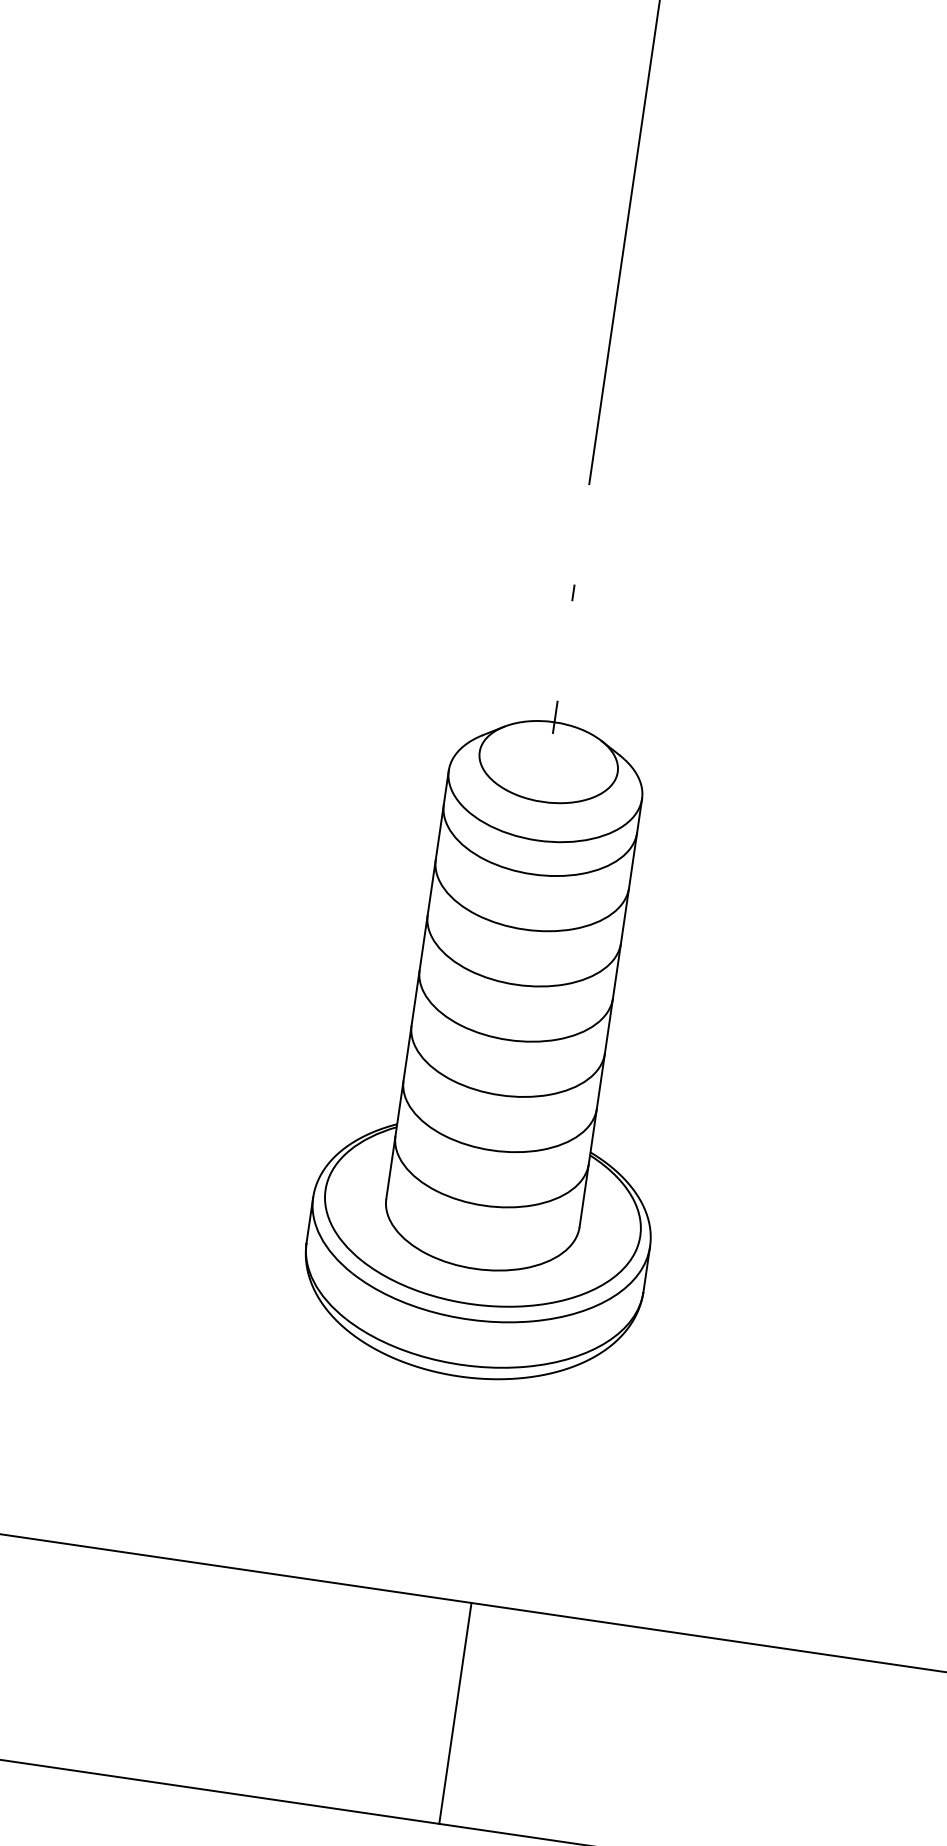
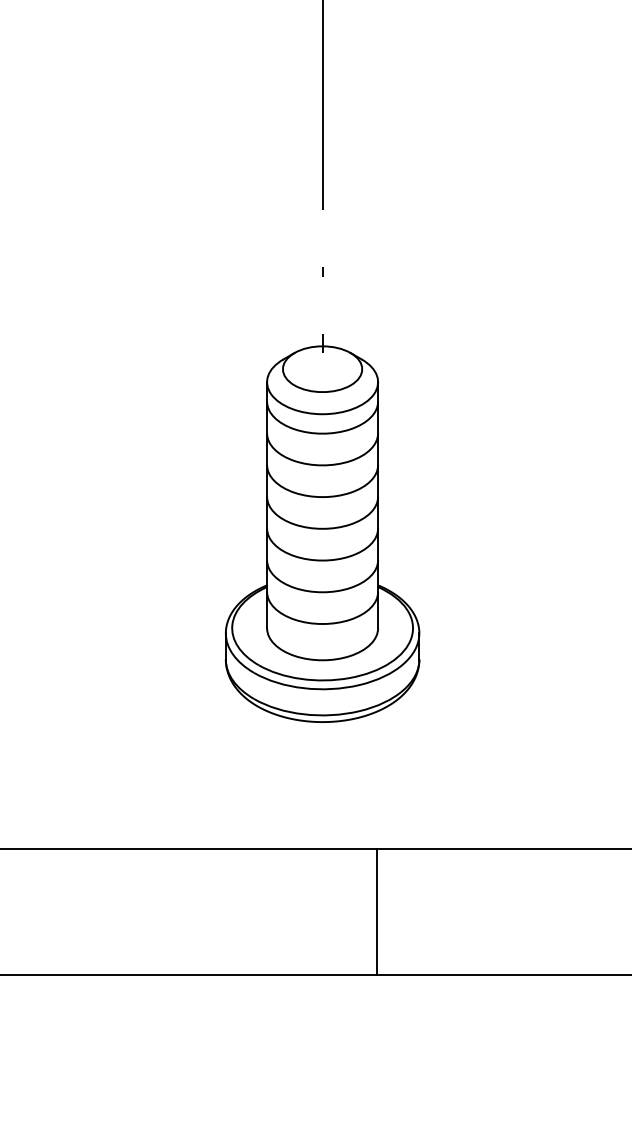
line: (456, 1712) -> (377, 911), moved

